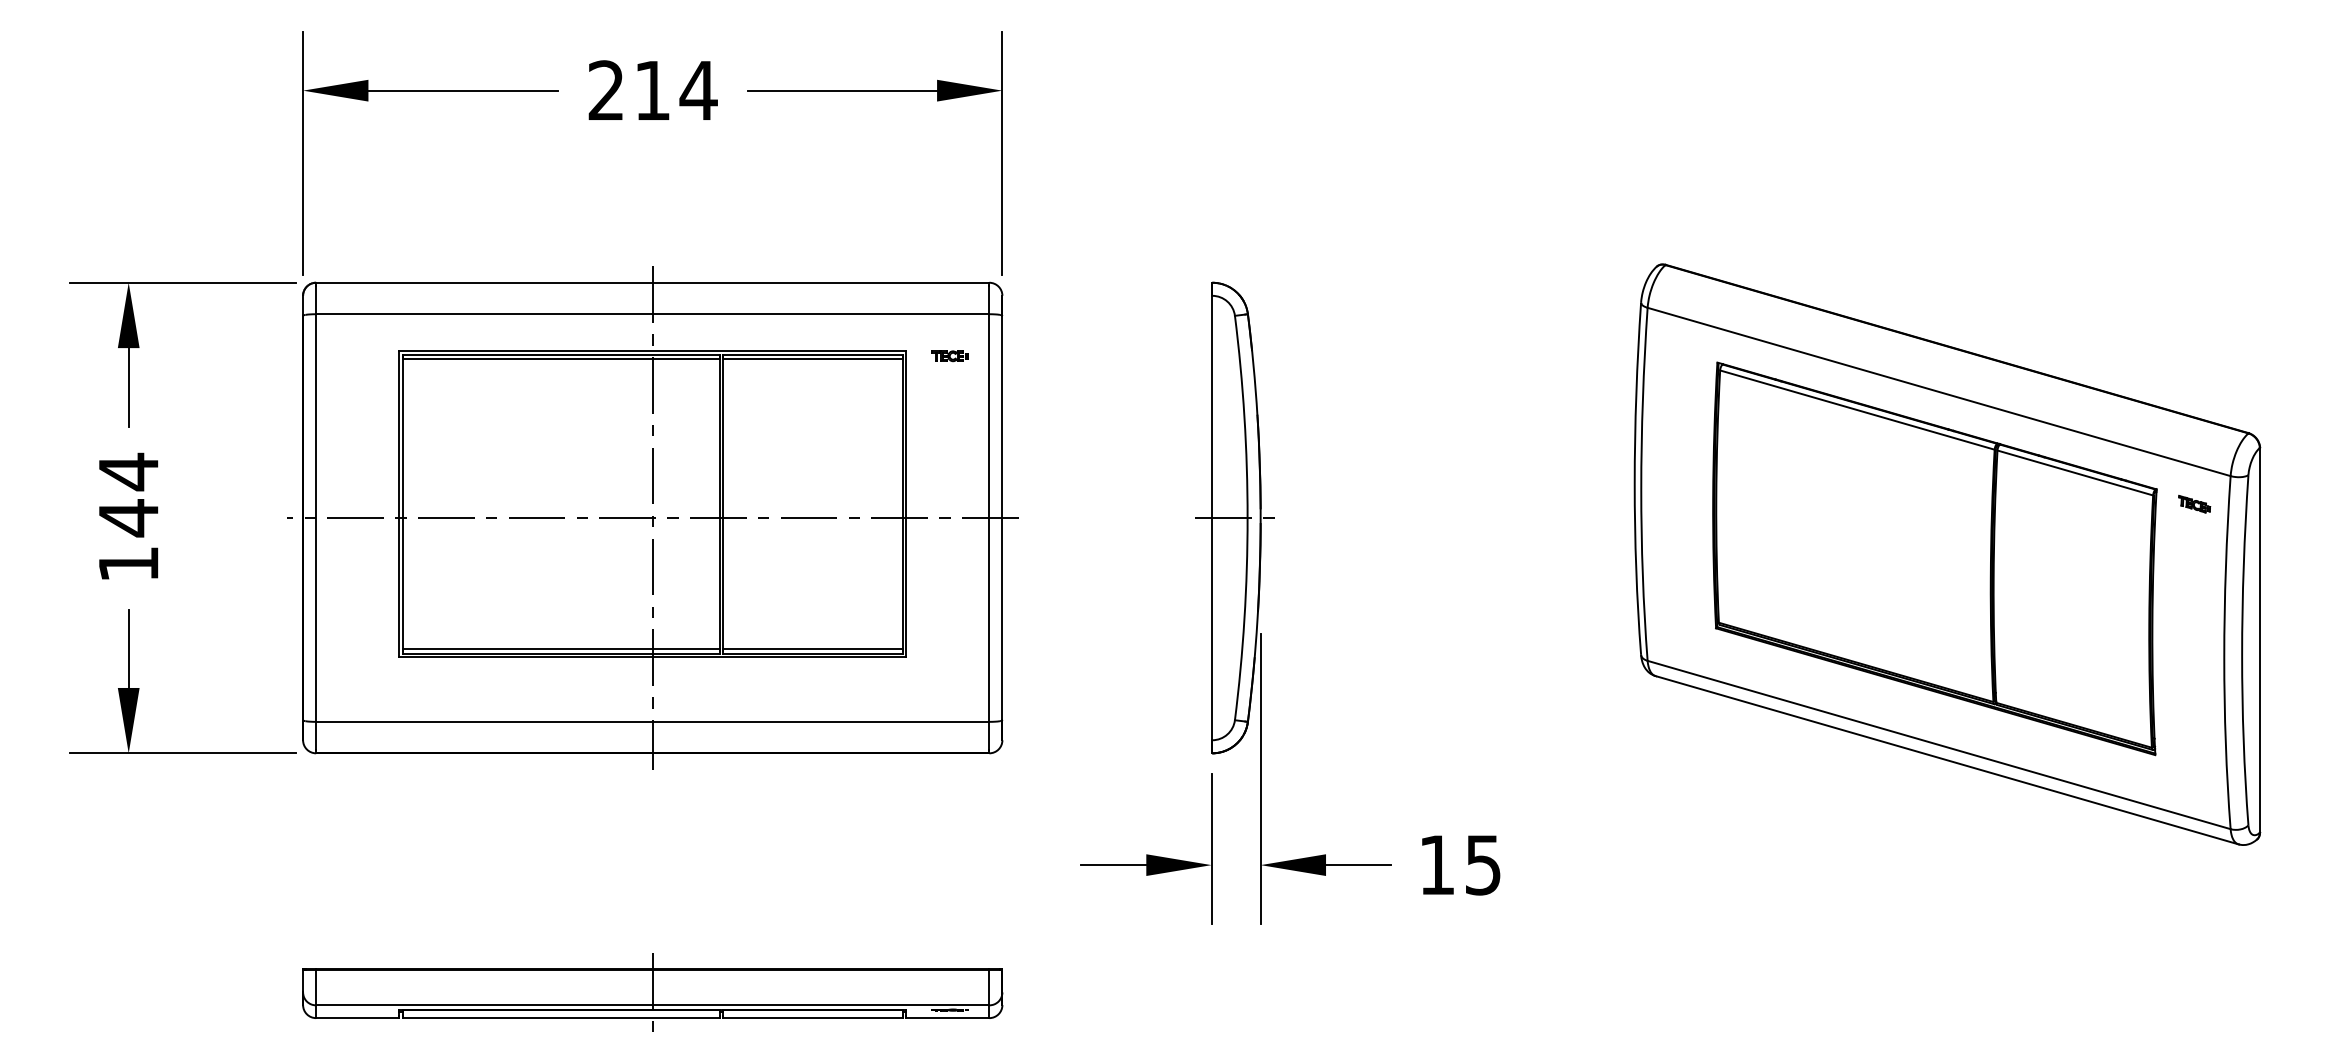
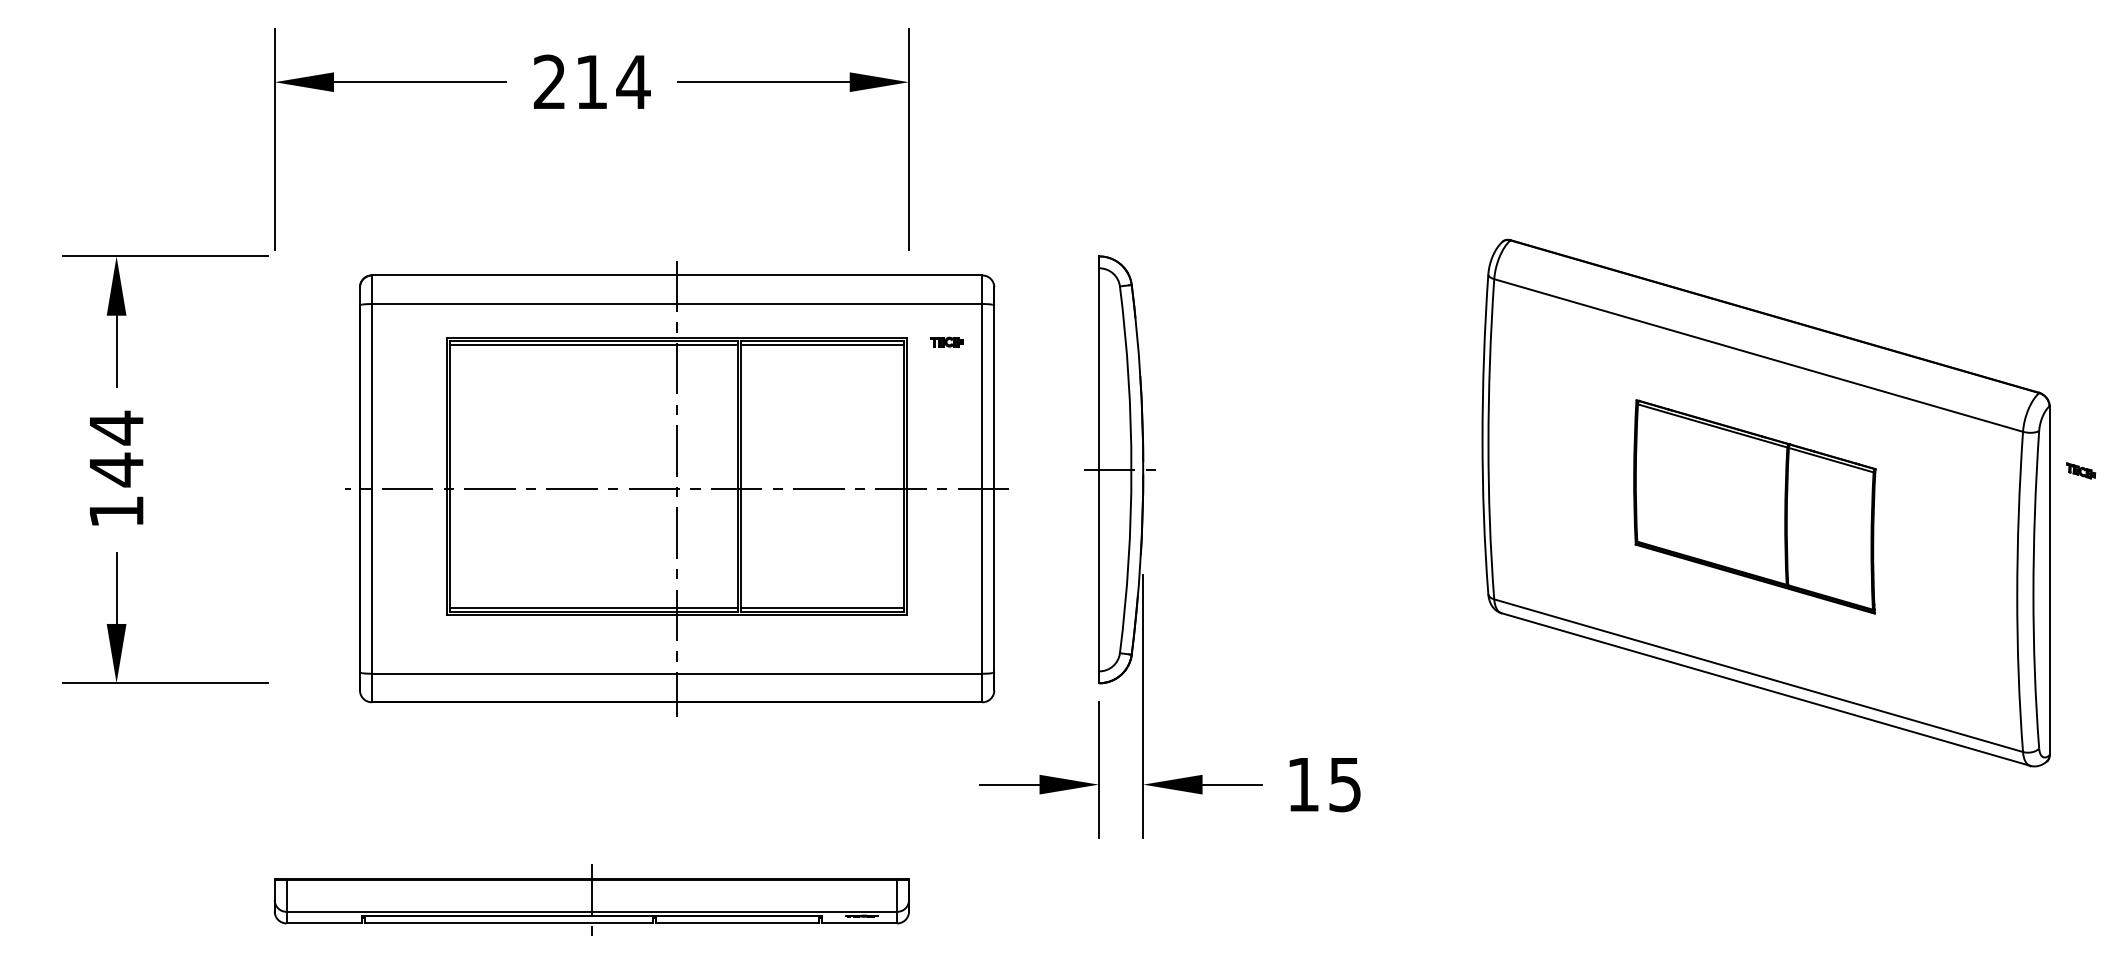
part: (2194, 503) -> (2080, 470), moved
part: (652, 517) -> (676, 488), moved
part: (1934, 558) -> (1754, 506), size x0.6

